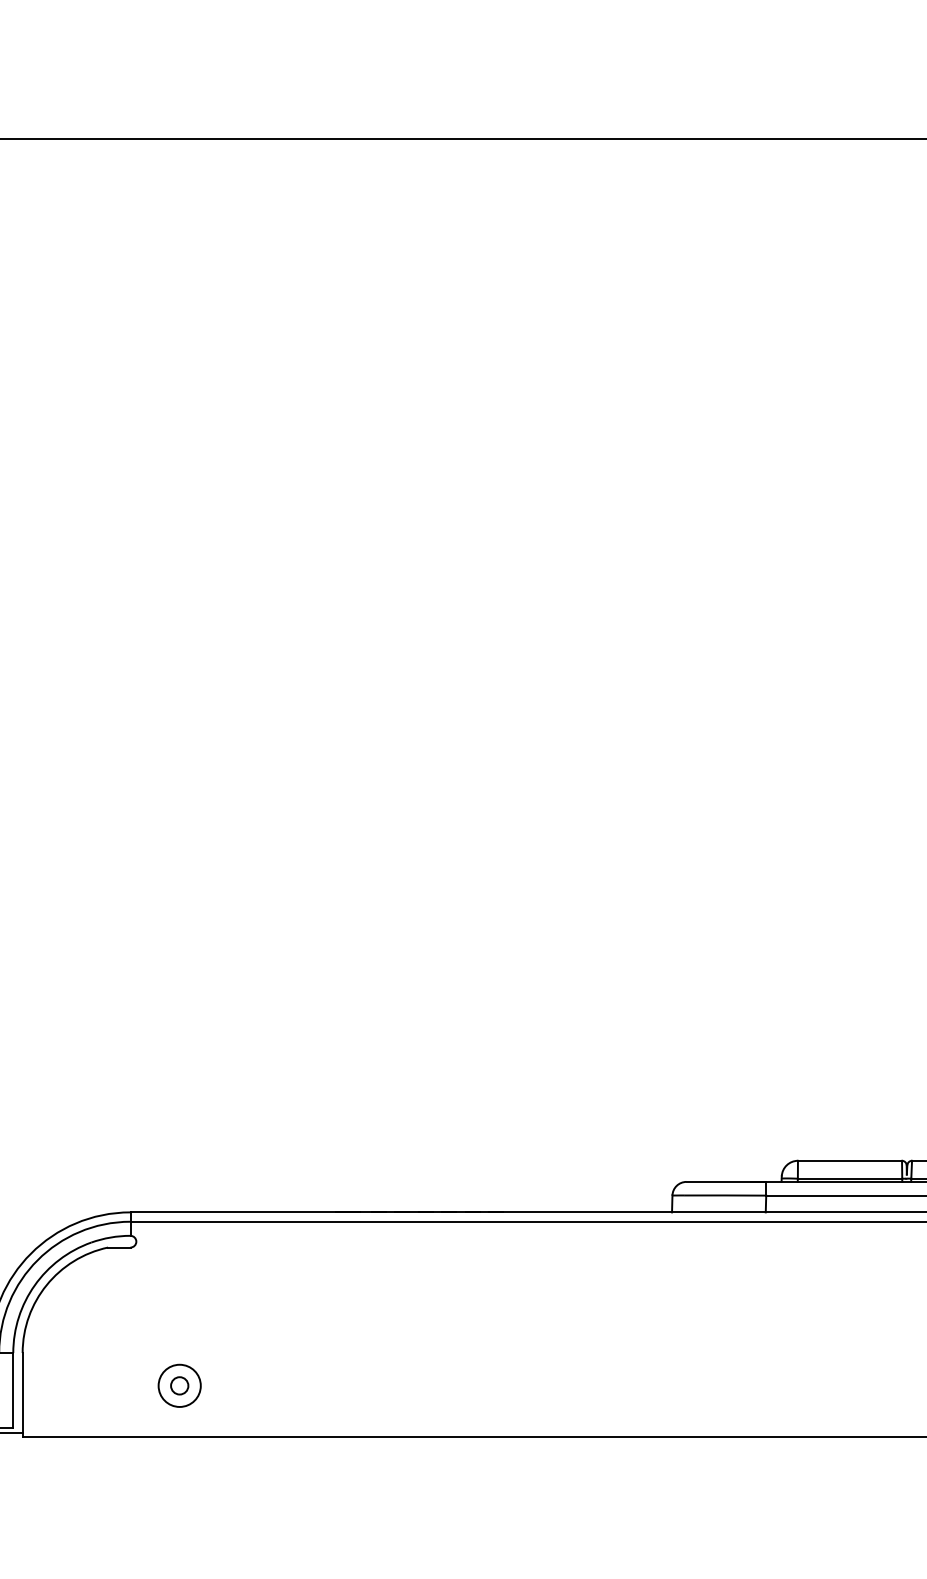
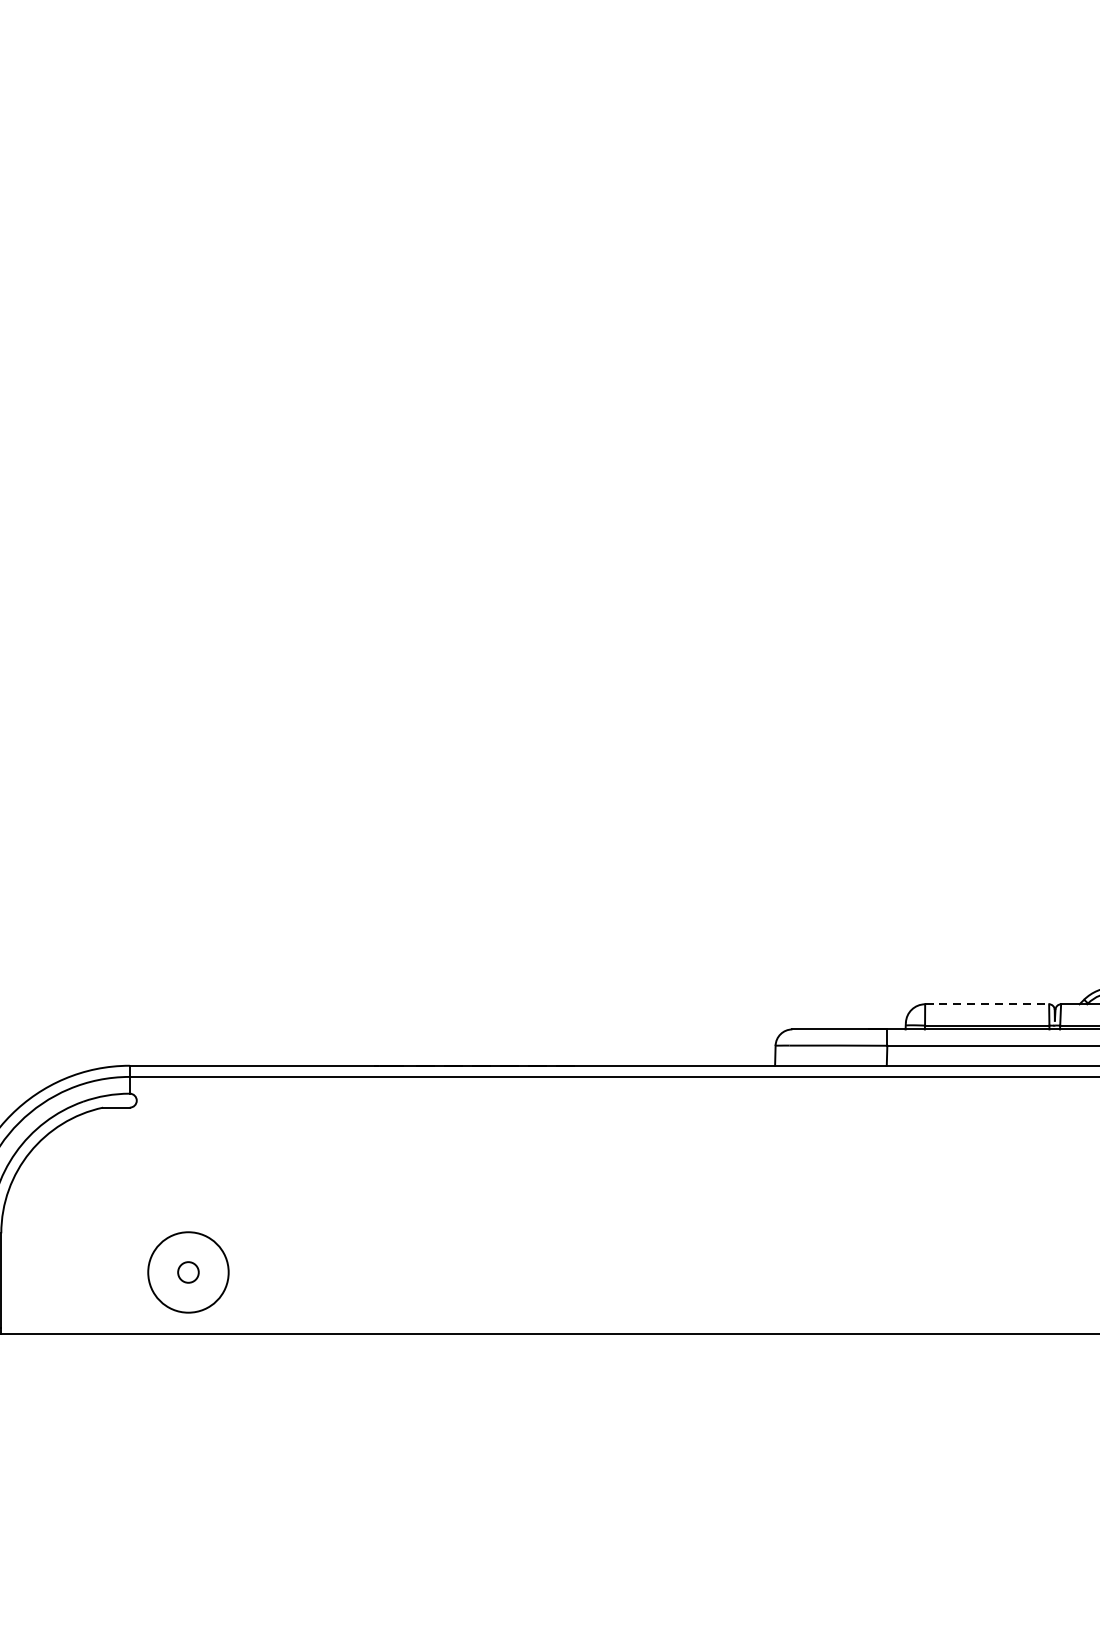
line: (850, 1160) -> (987, 1003), solid -> dashed
circle: (179, 1385) -> (188, 1272), size x1.6

